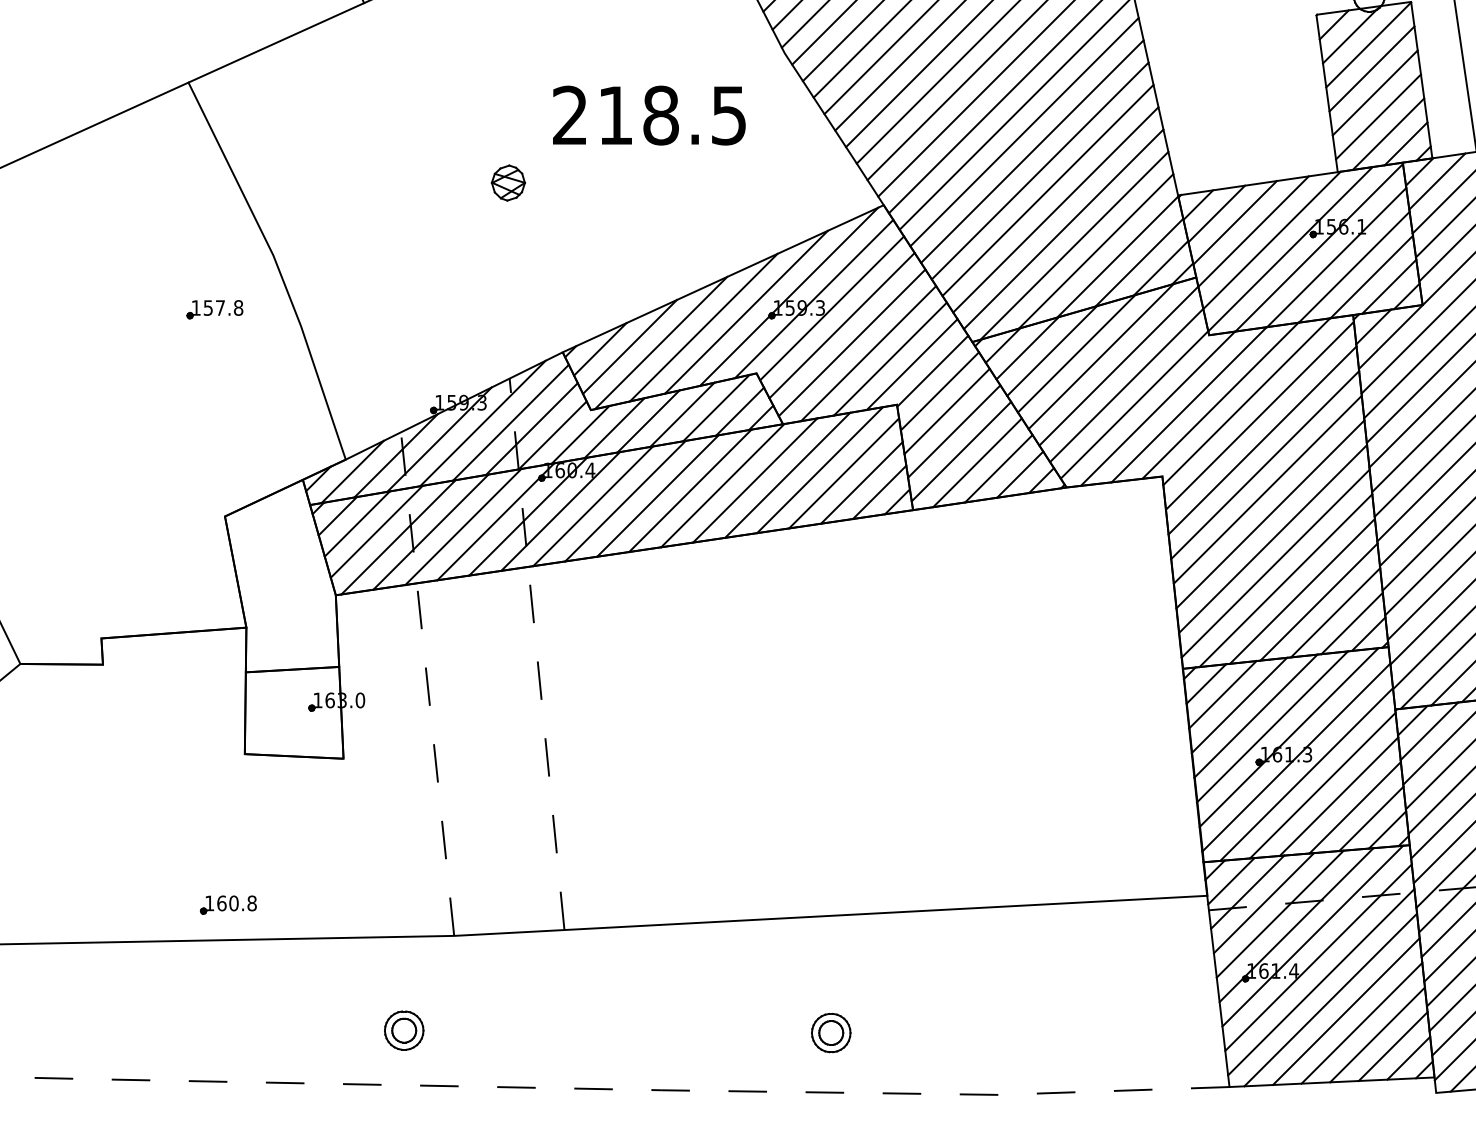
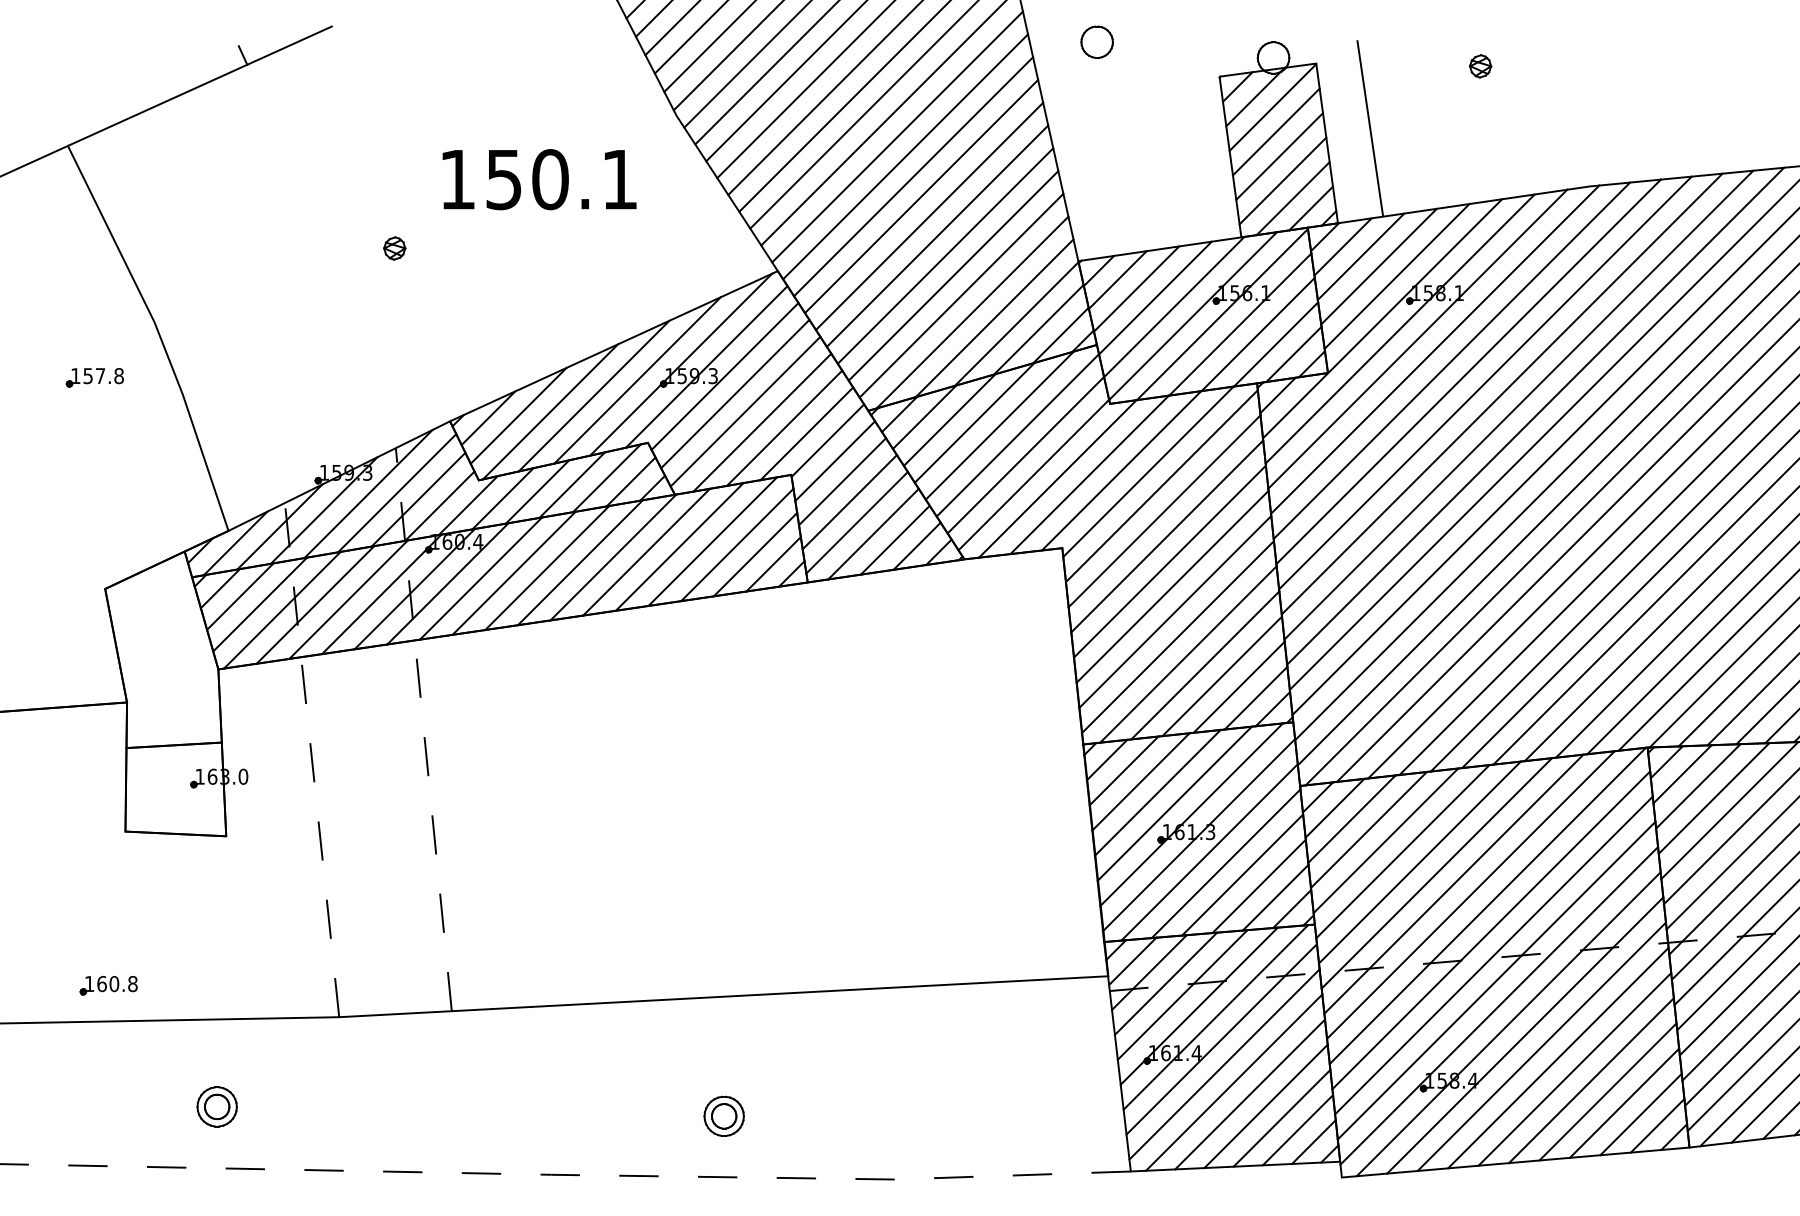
text: (649, 115) -> (538, 179), 218.5 -> 150.1
part: (508, 183) -> (394, 248), size x0.62
part: (403, 1030) -> (216, 1106), moved

